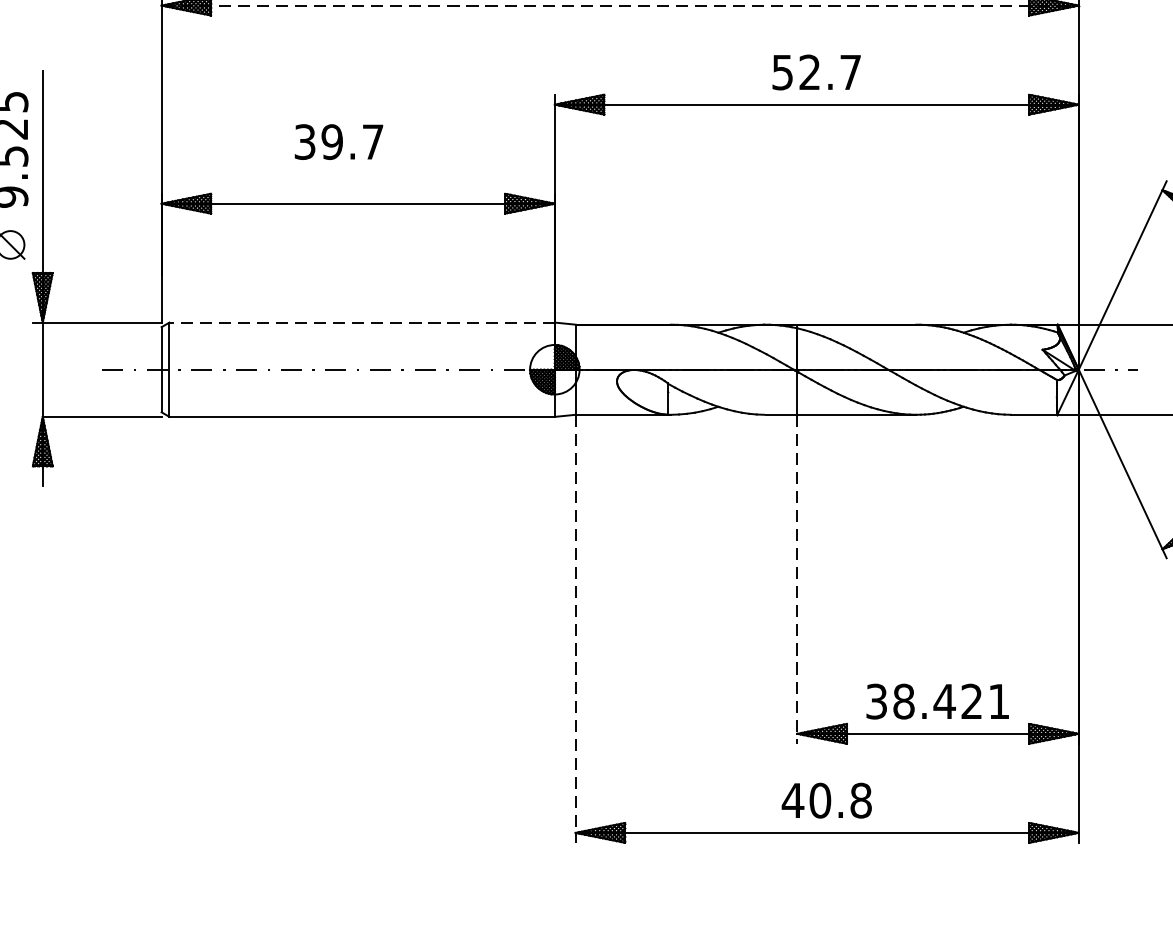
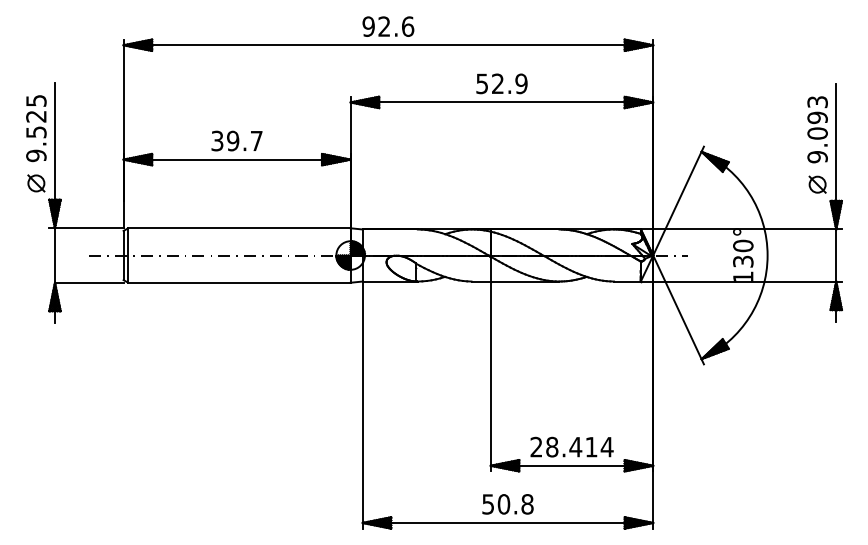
line: (620, 6) -> (388, 45), dashed -> solid
text: (850, 71) -> (521, 83), 52.7 -> 52.9
text: (338, 141) -> (236, 140), moved
line: (360, 322) -> (238, 228), dashed -> solid
line: (797, 579) -> (490, 376), dashed -> solid
line: (575, 629) -> (362, 405), dashed -> solid
text: (937, 700) -> (571, 446), 38.421 -> 28.414
text: (791, 800) -> (487, 504), 40.8 -> 50.8

